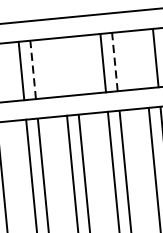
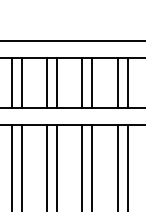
line: (143, 58) -> (117, 82), added
line: (114, 61) -> (92, 82), dashed -> solid
line: (74, 65) -> (57, 82), added
line: (62, 66) -> (47, 82), added
line: (32, 69) -> (21, 82), dashed -> solid

